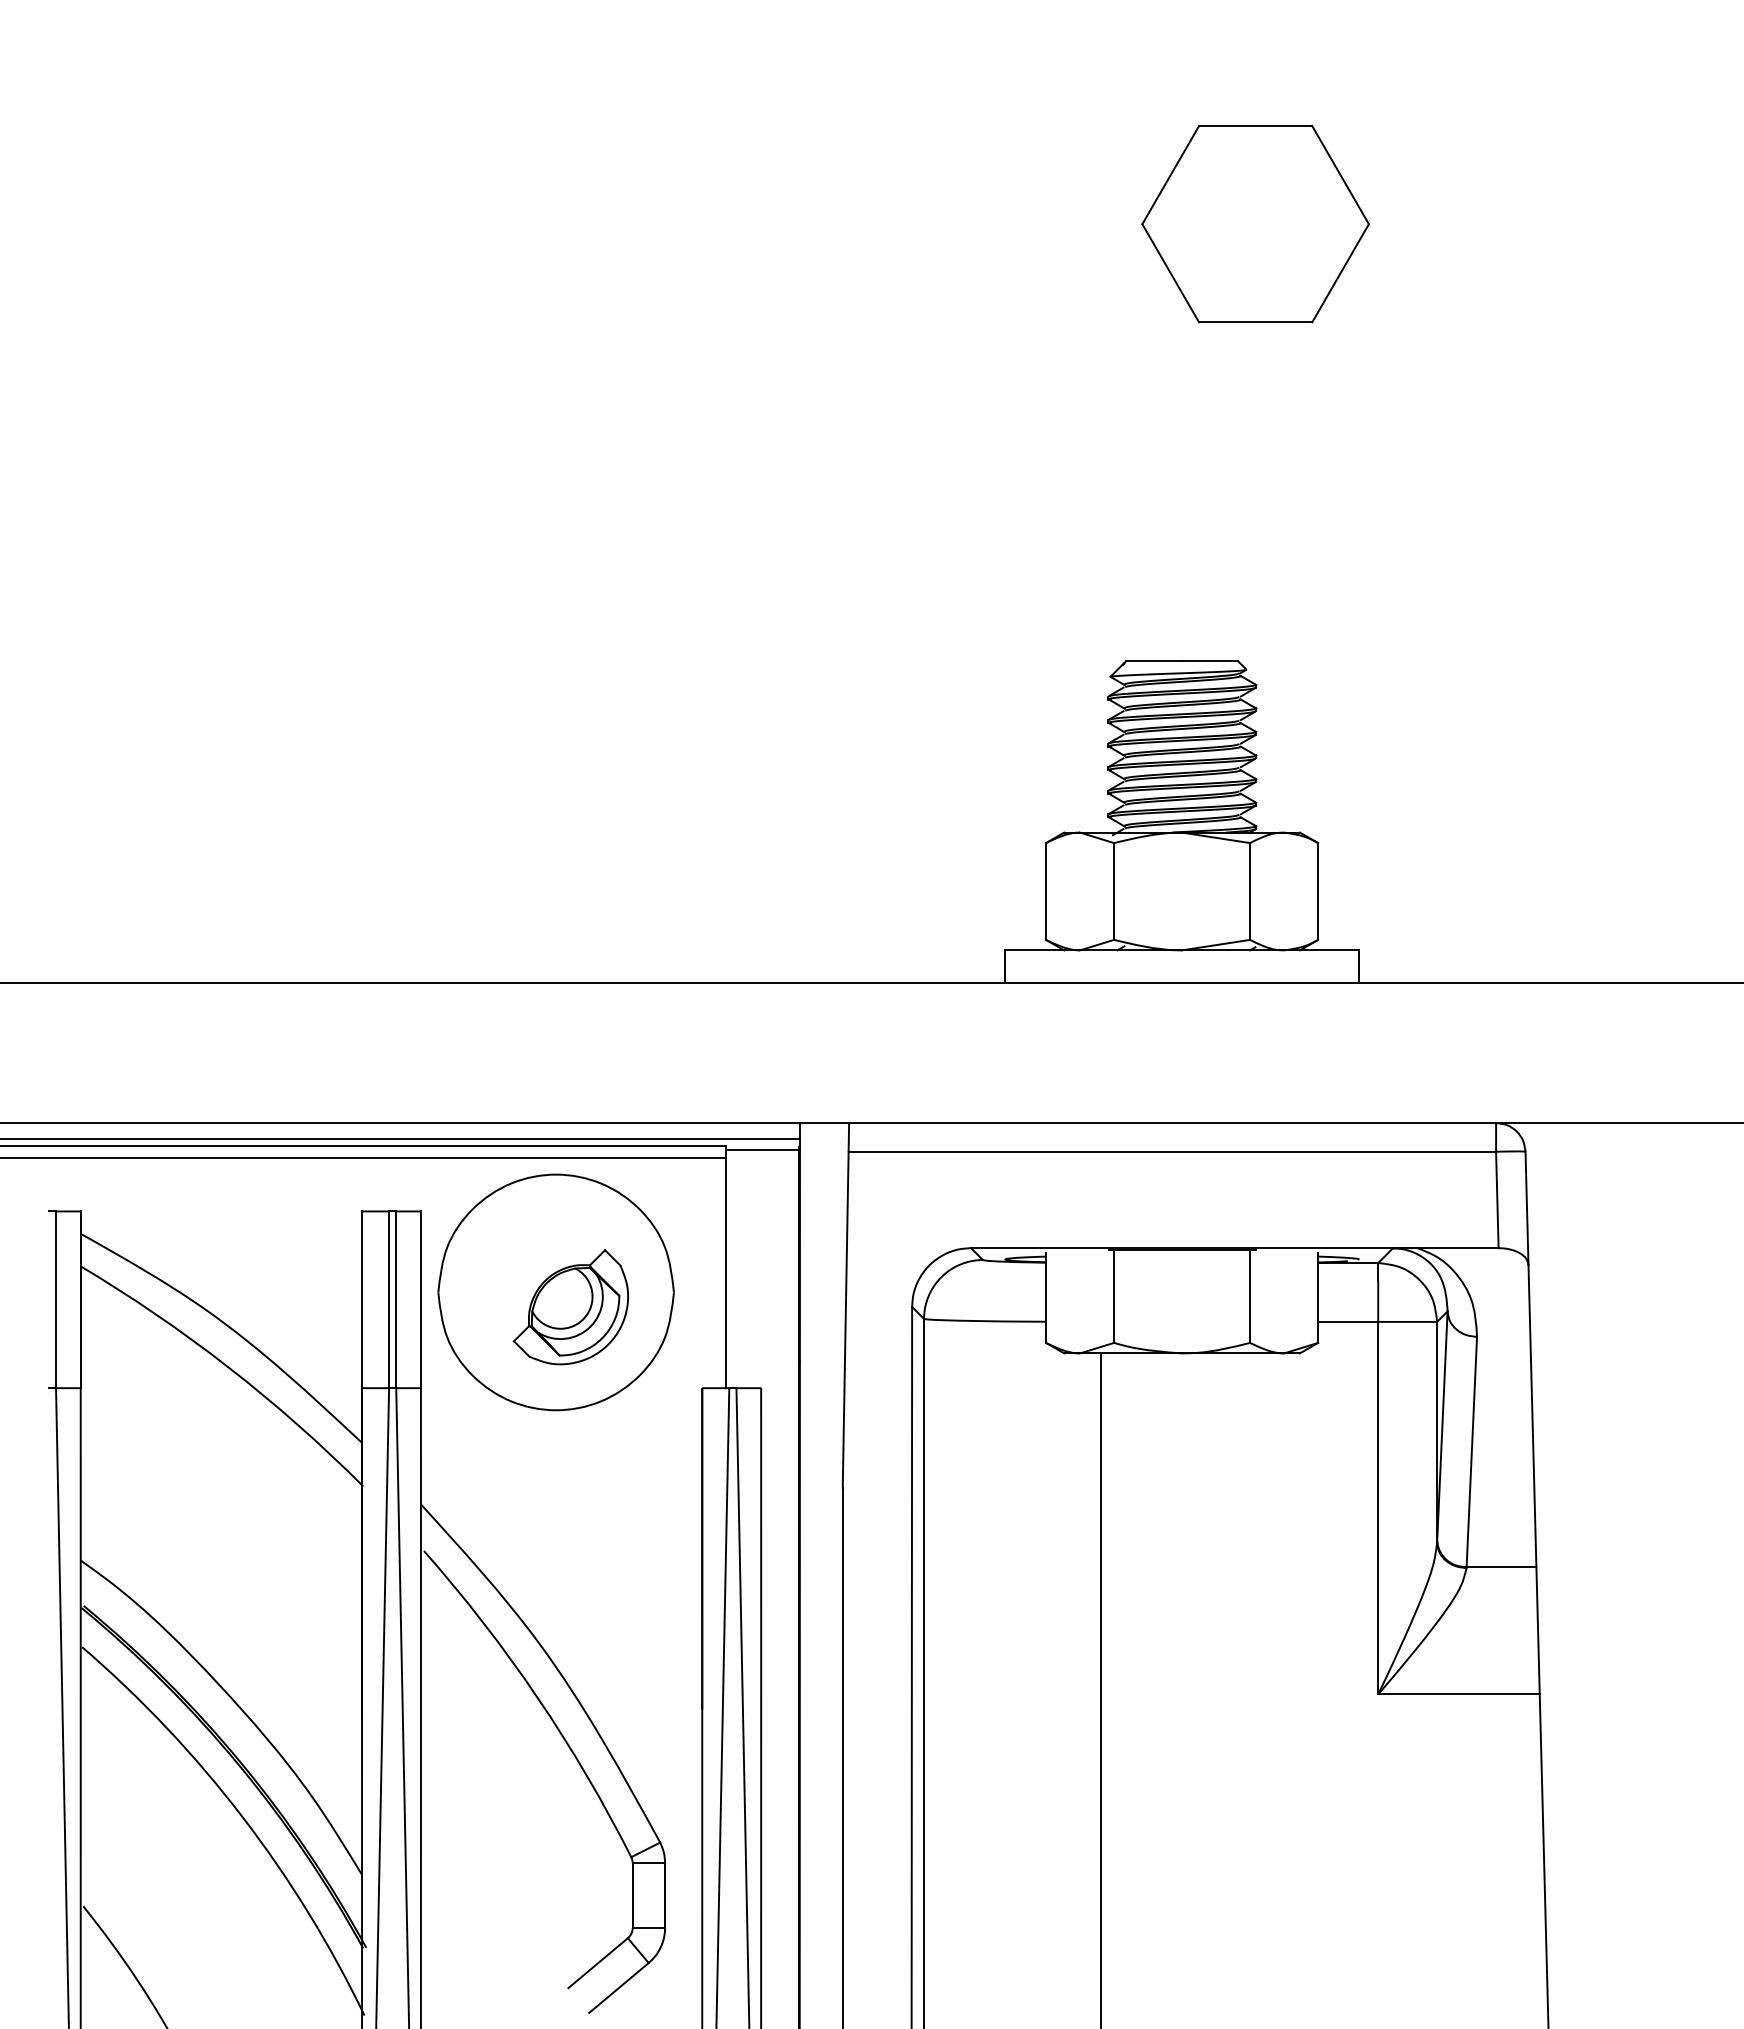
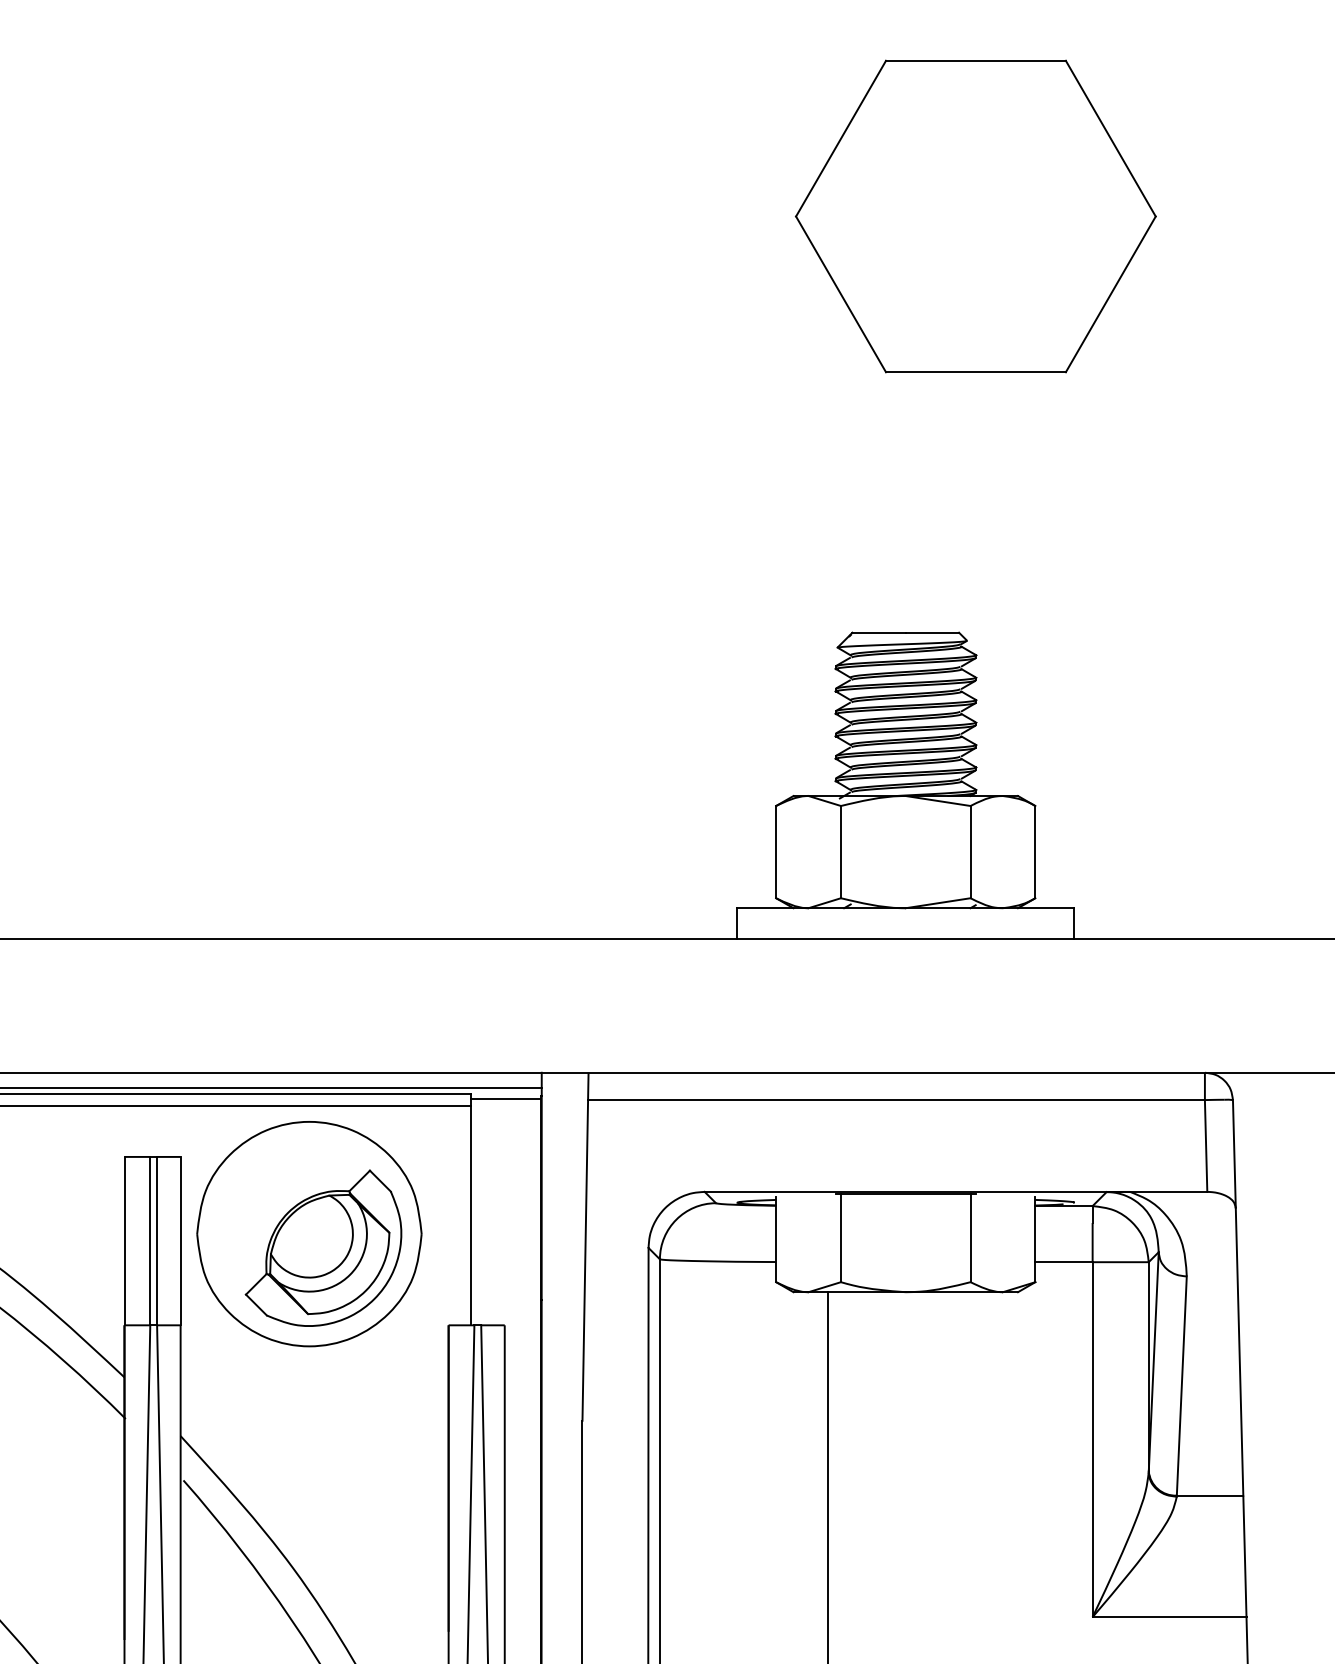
part: (1255, 223) -> (975, 215), size x1.67
part: (570, 1306) -> (323, 1247), size x1.43

